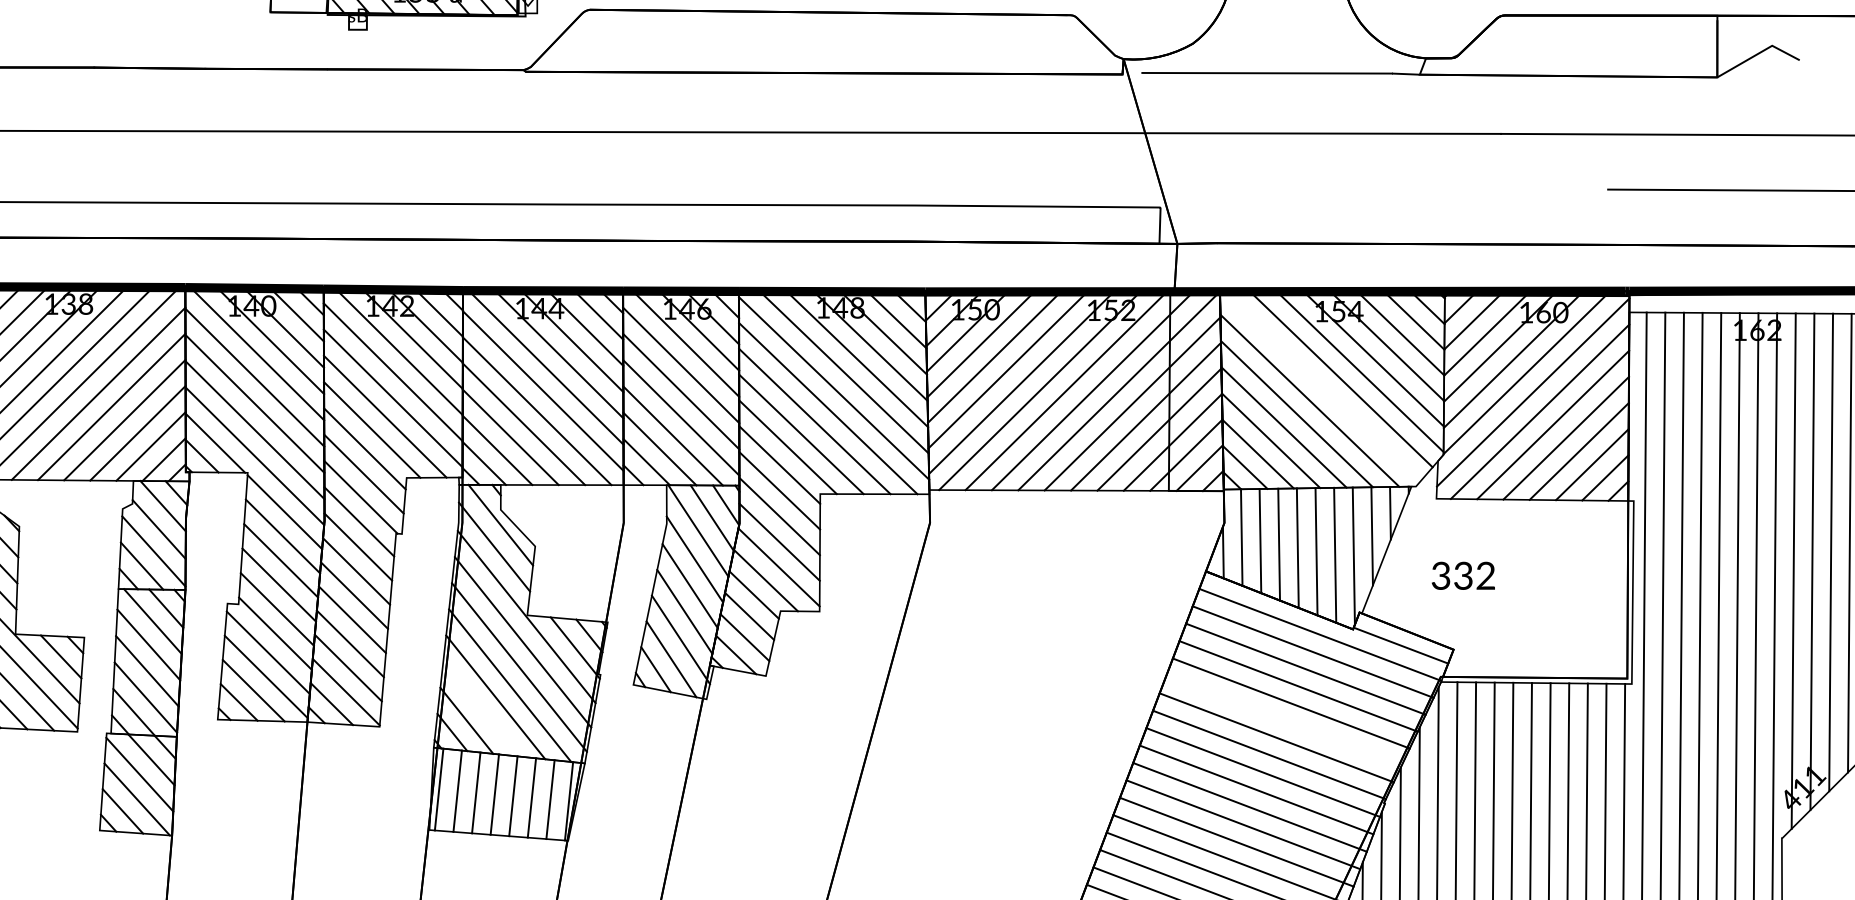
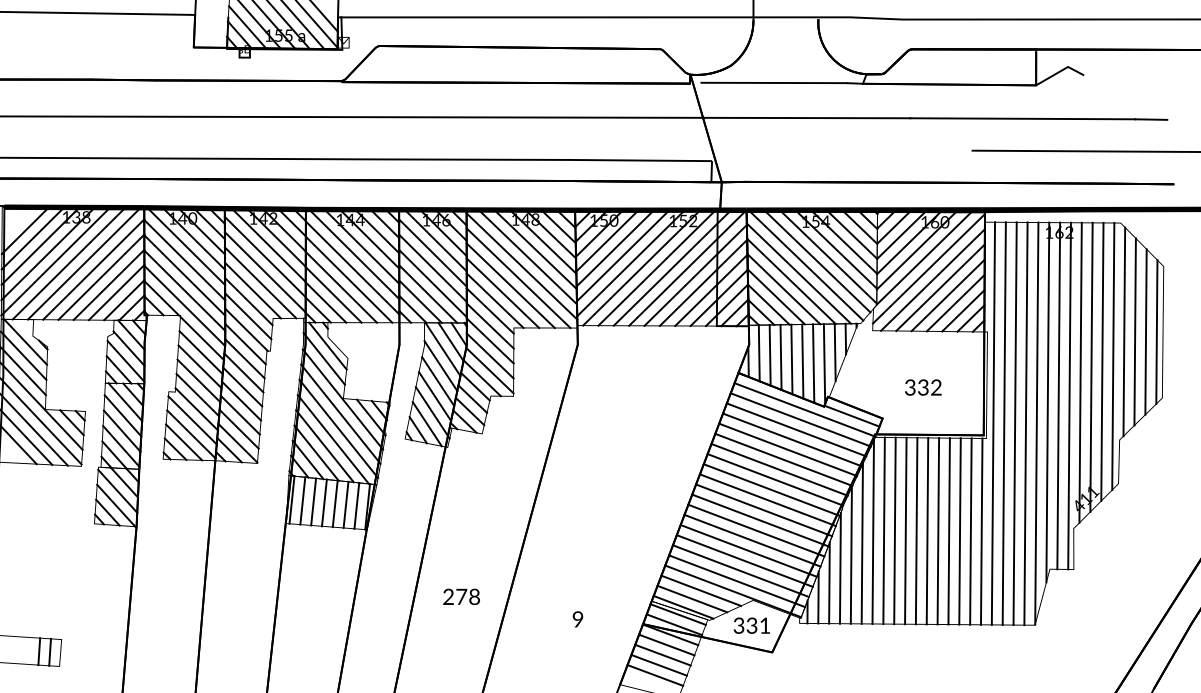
line: (1322, 388) -> (806, 266), added
text: (1463, 575) -> (923, 387), moved
line: (481, 708) -> (316, 452), added
line: (1283, 720) -> (783, 459), added

